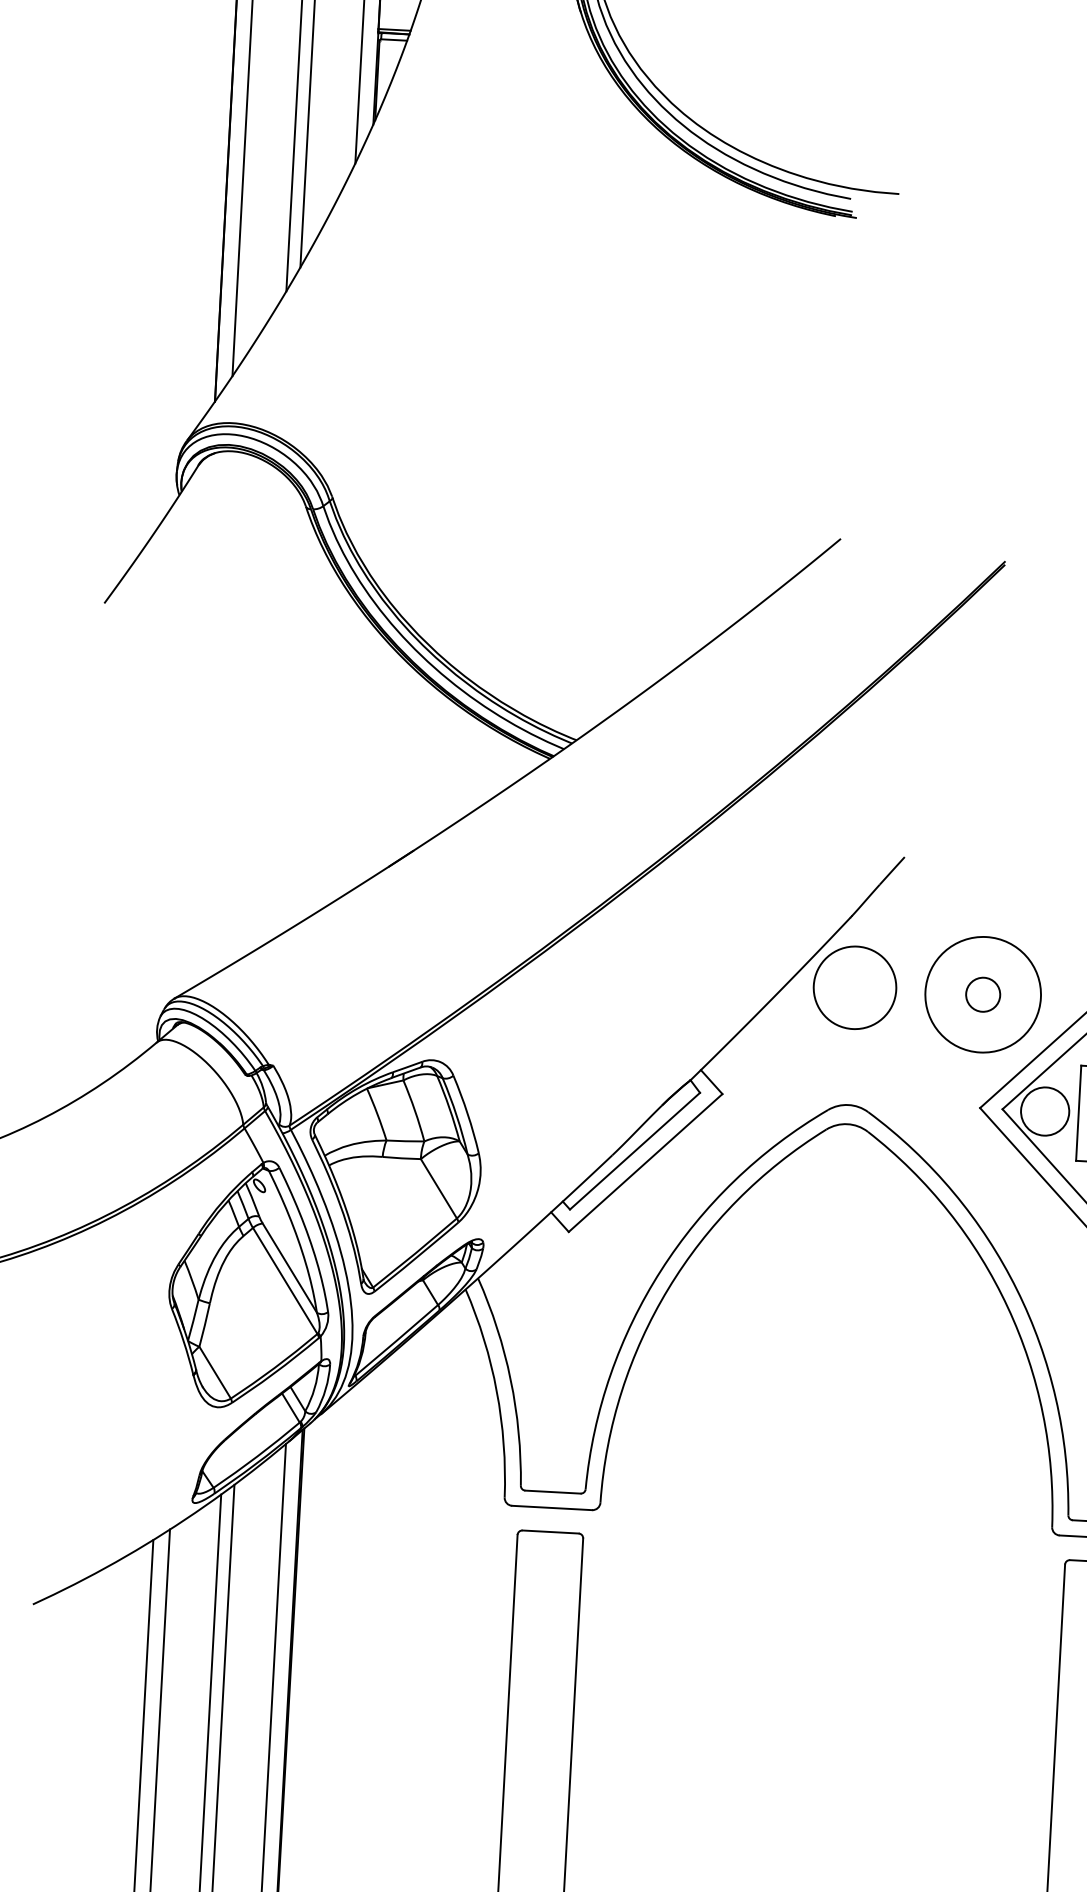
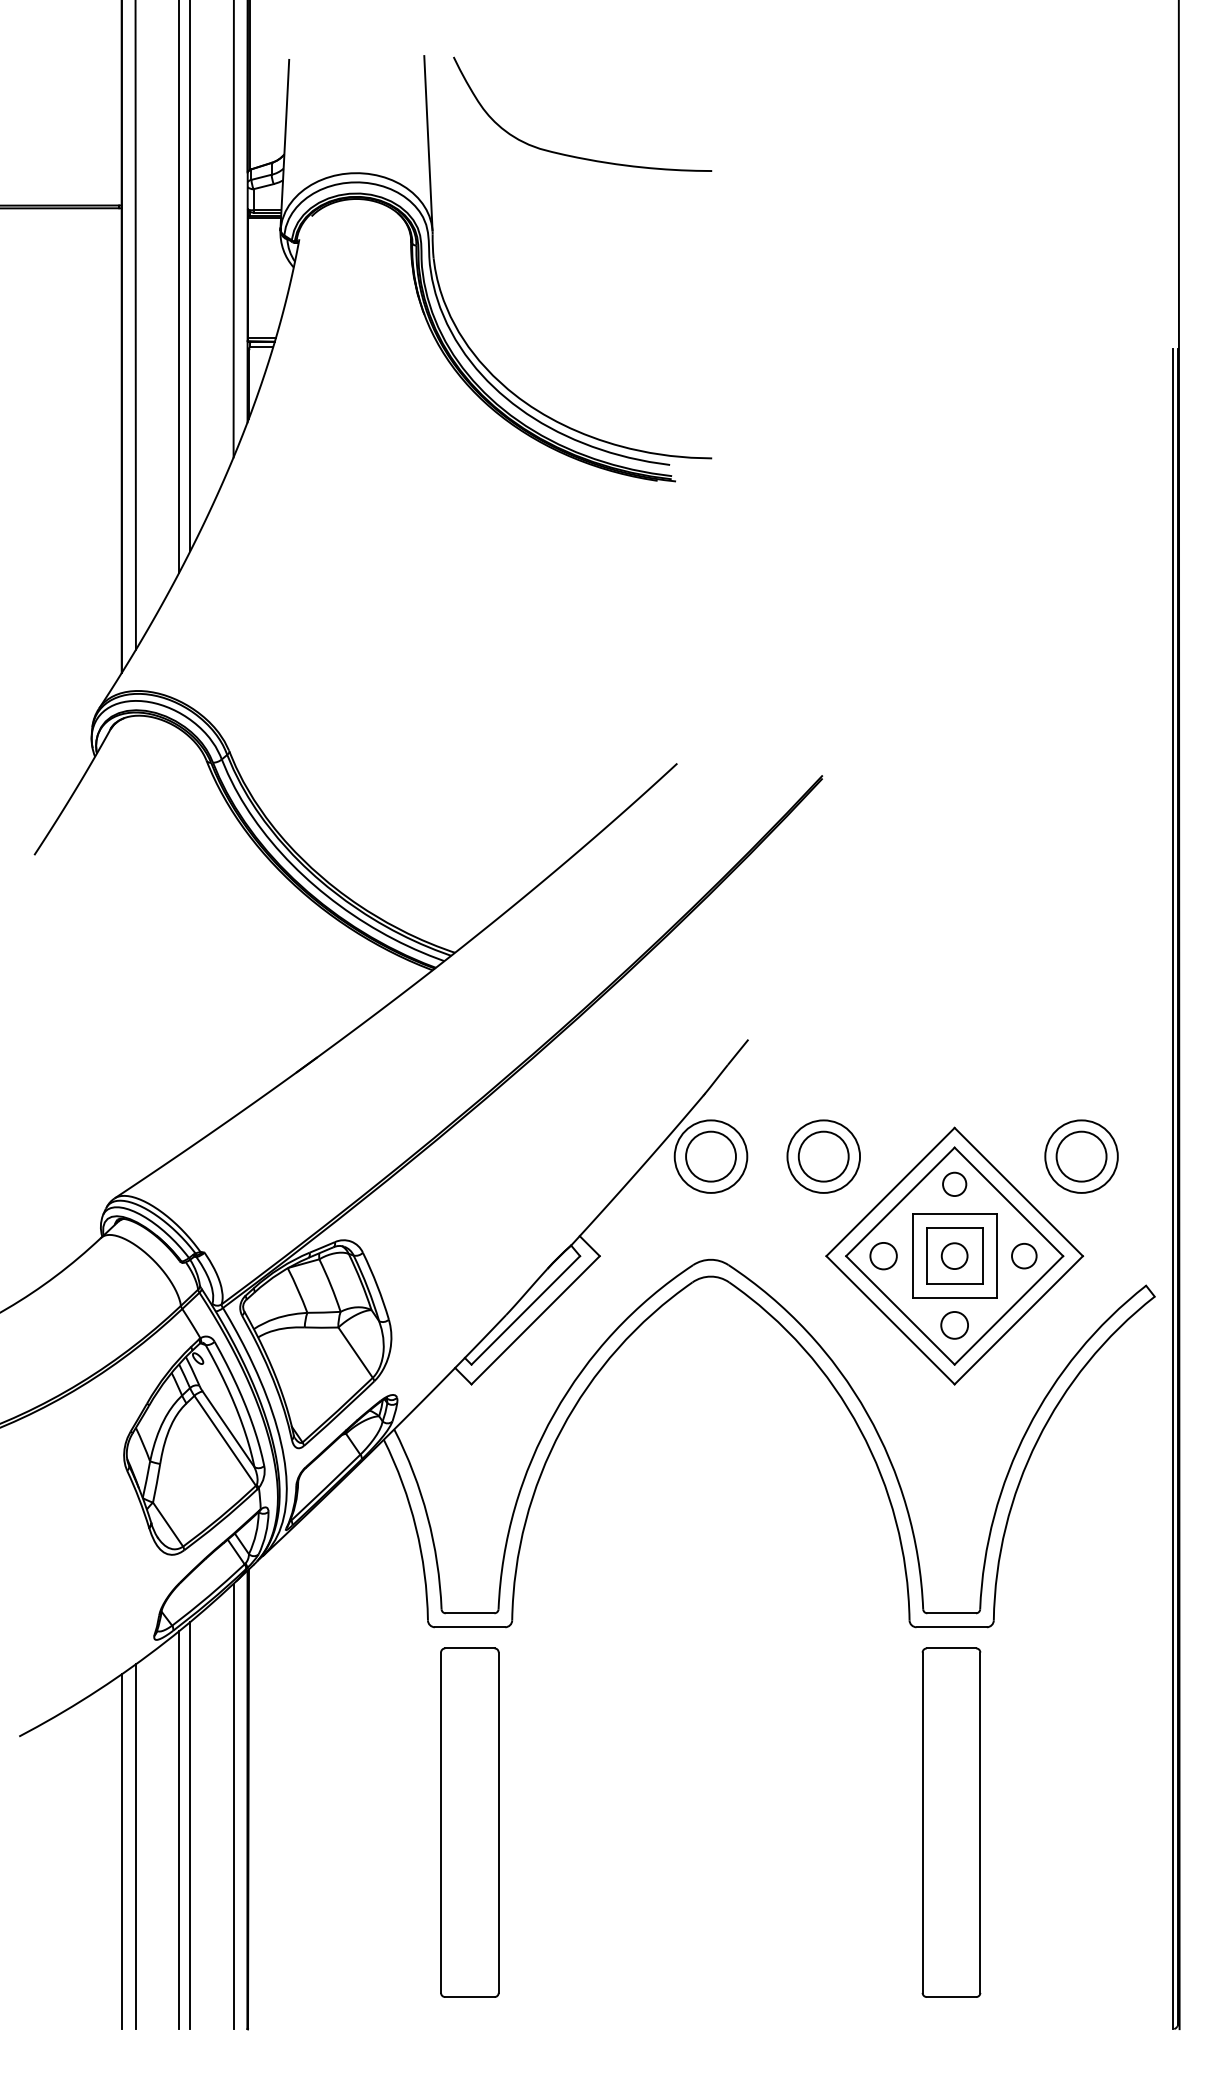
circle: (854, 987) -> (710, 1156), added
circle: (982, 994) -> (823, 1156), size x0.71
circle: (982, 994) -> (823, 1156), size x1.67
circle: (1045, 1110) -> (883, 1255), size x0.62

